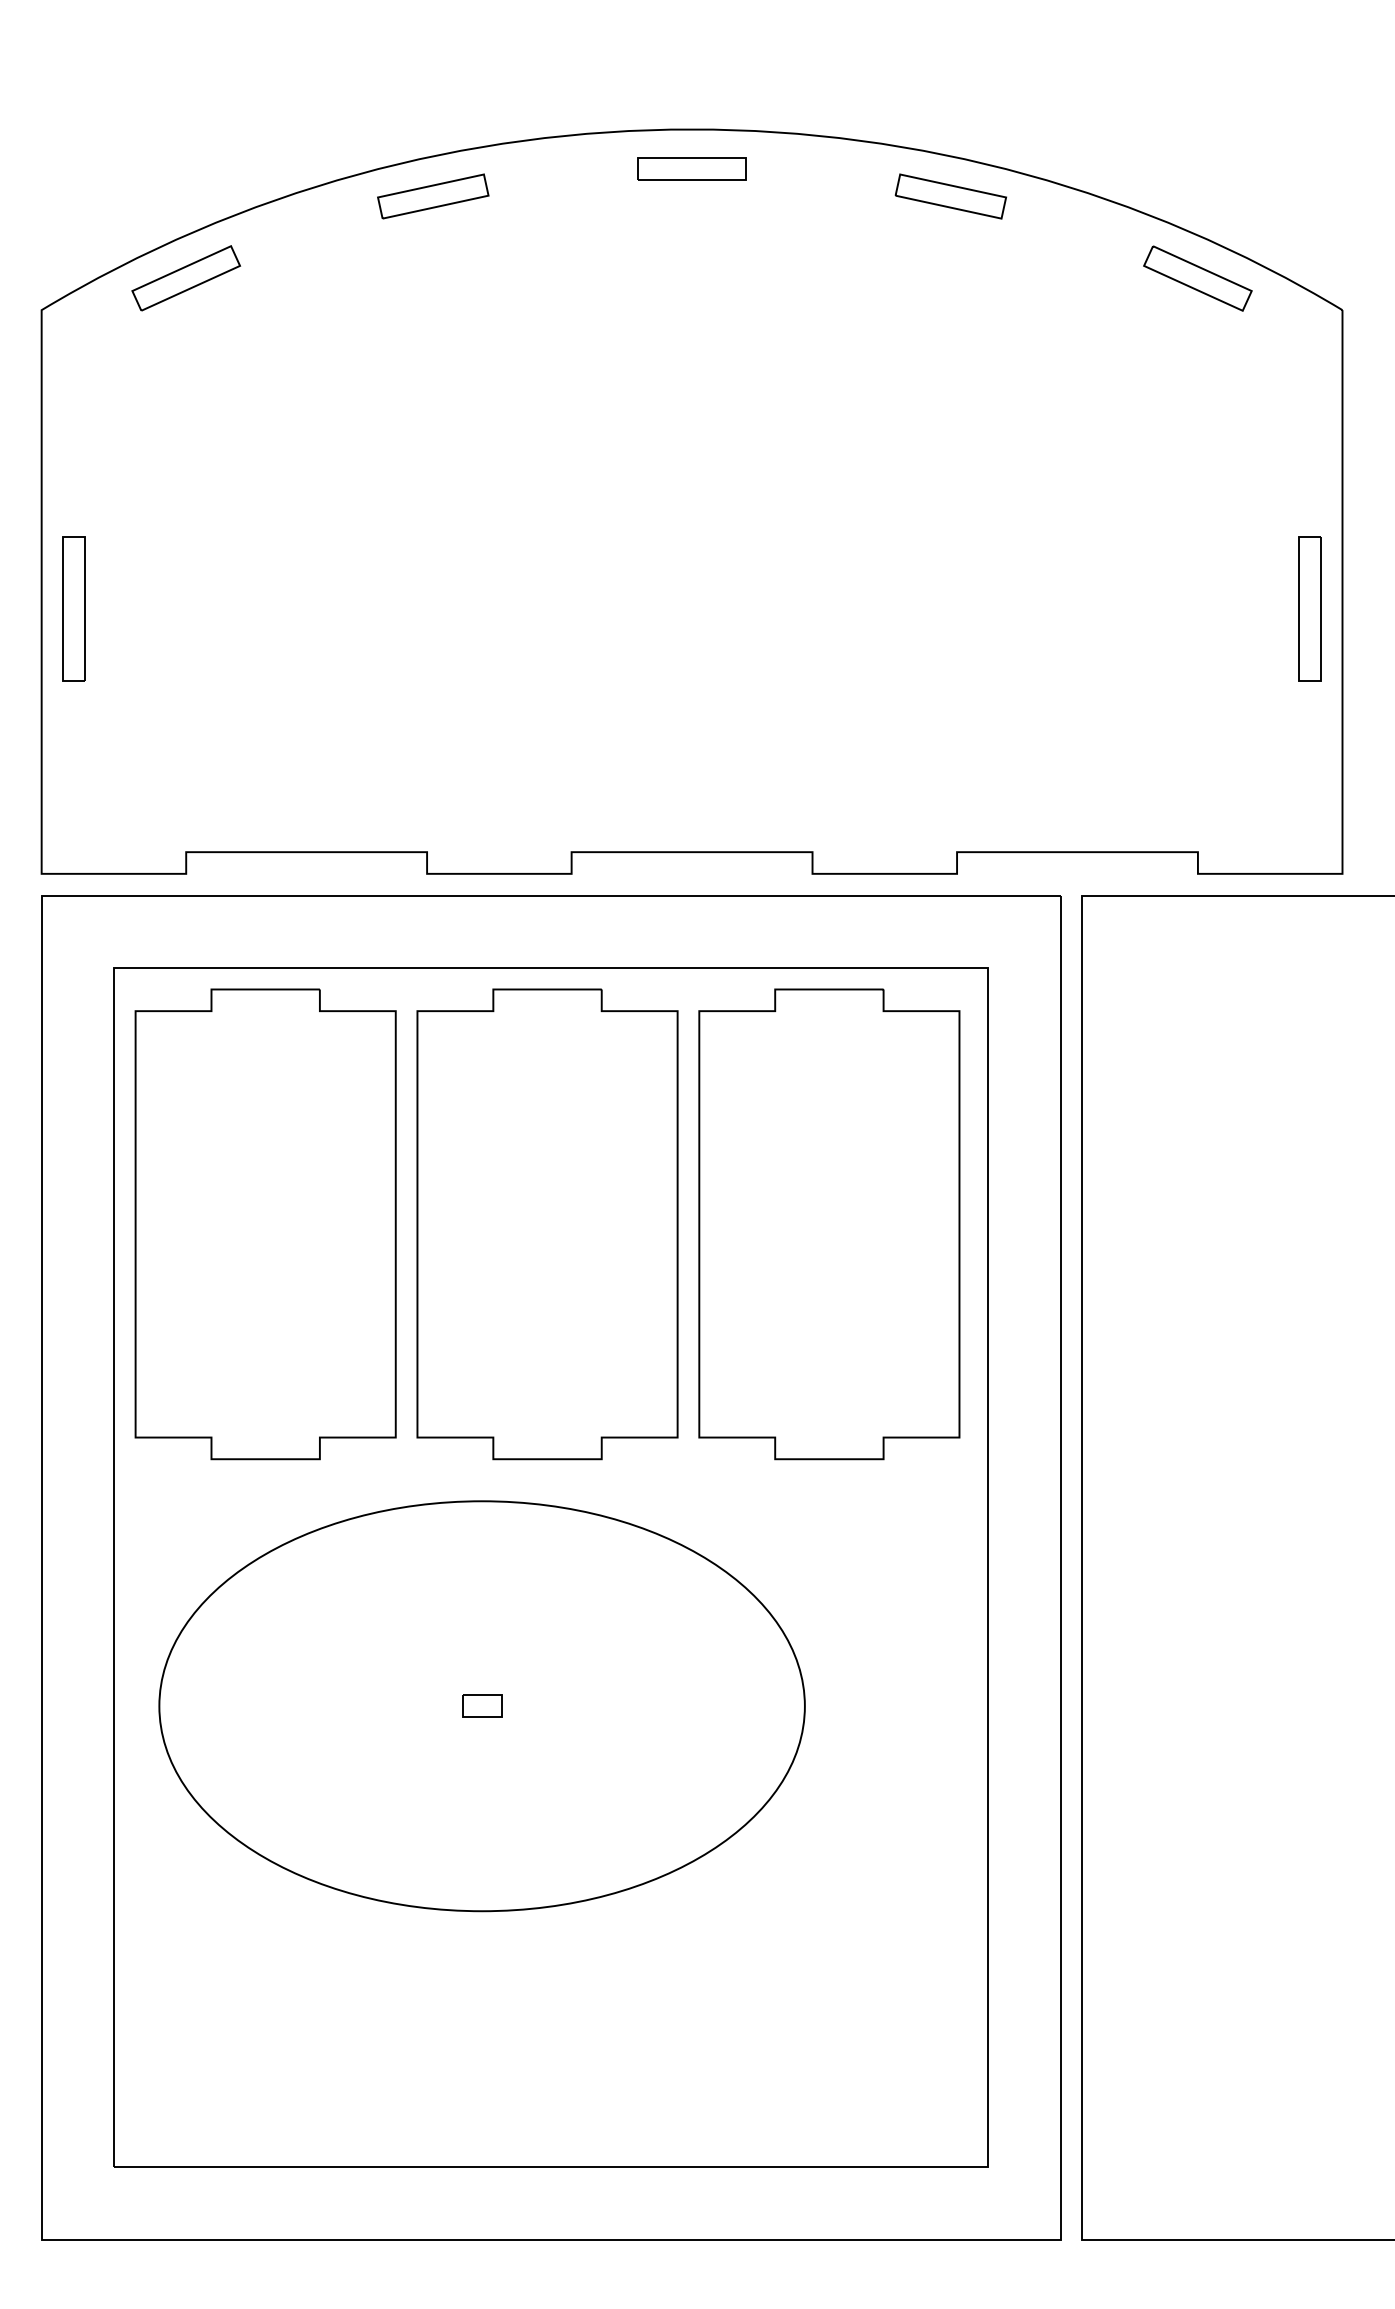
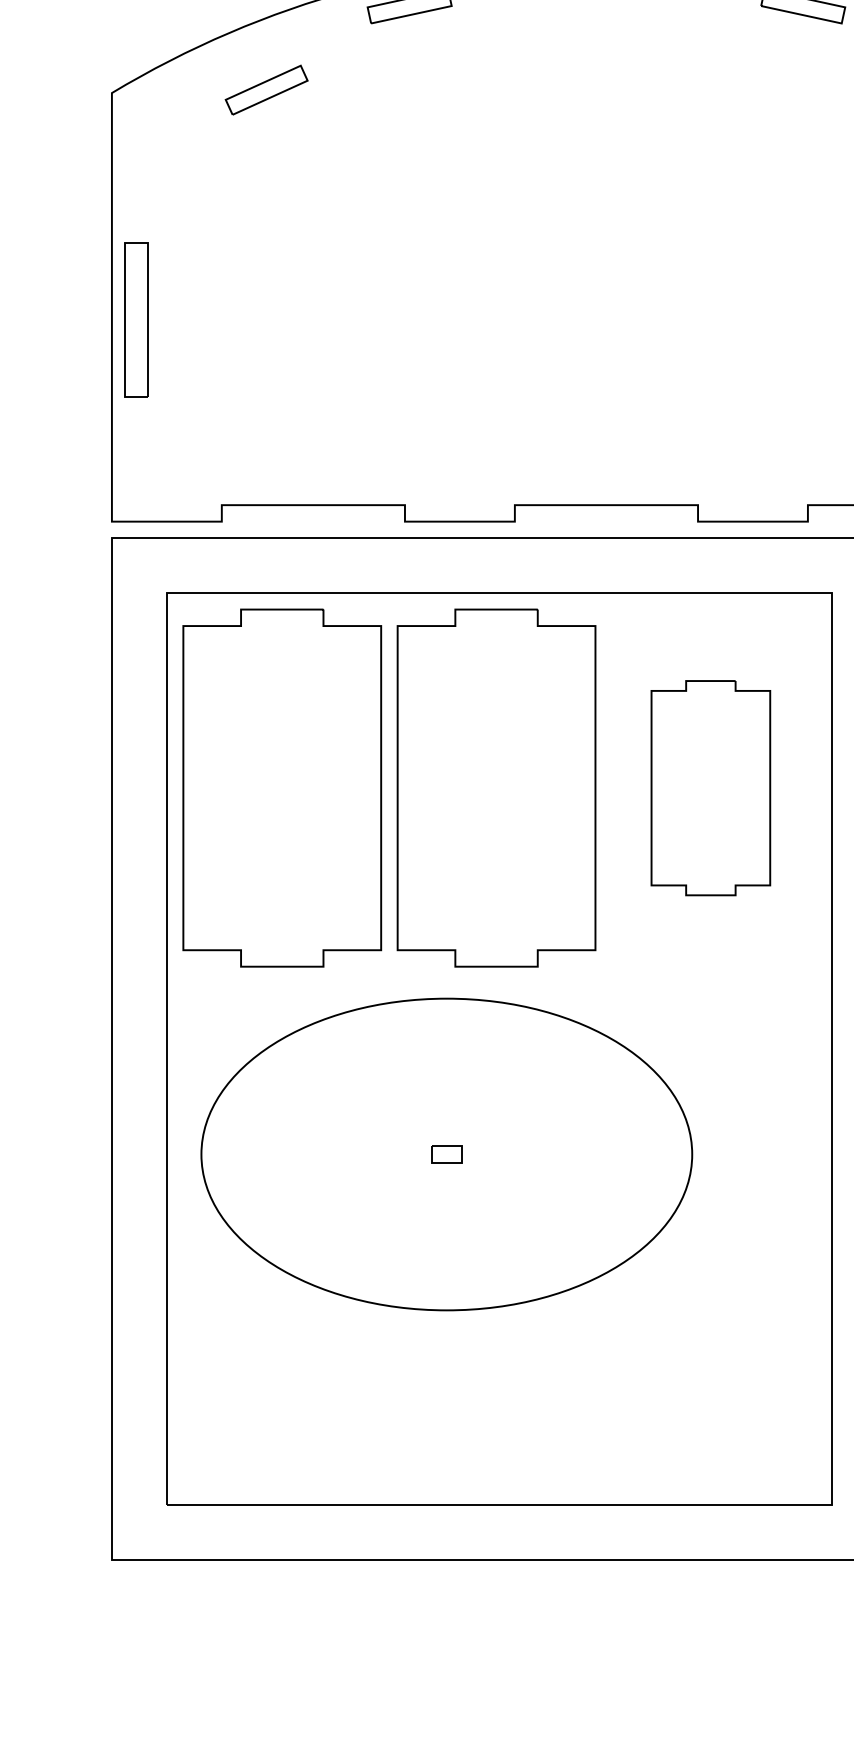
part: (186, 278) -> (266, 90), moved
part: (73, 608) -> (136, 319), size x1.4
part: (829, 1224) -> (710, 788), size x0.6

